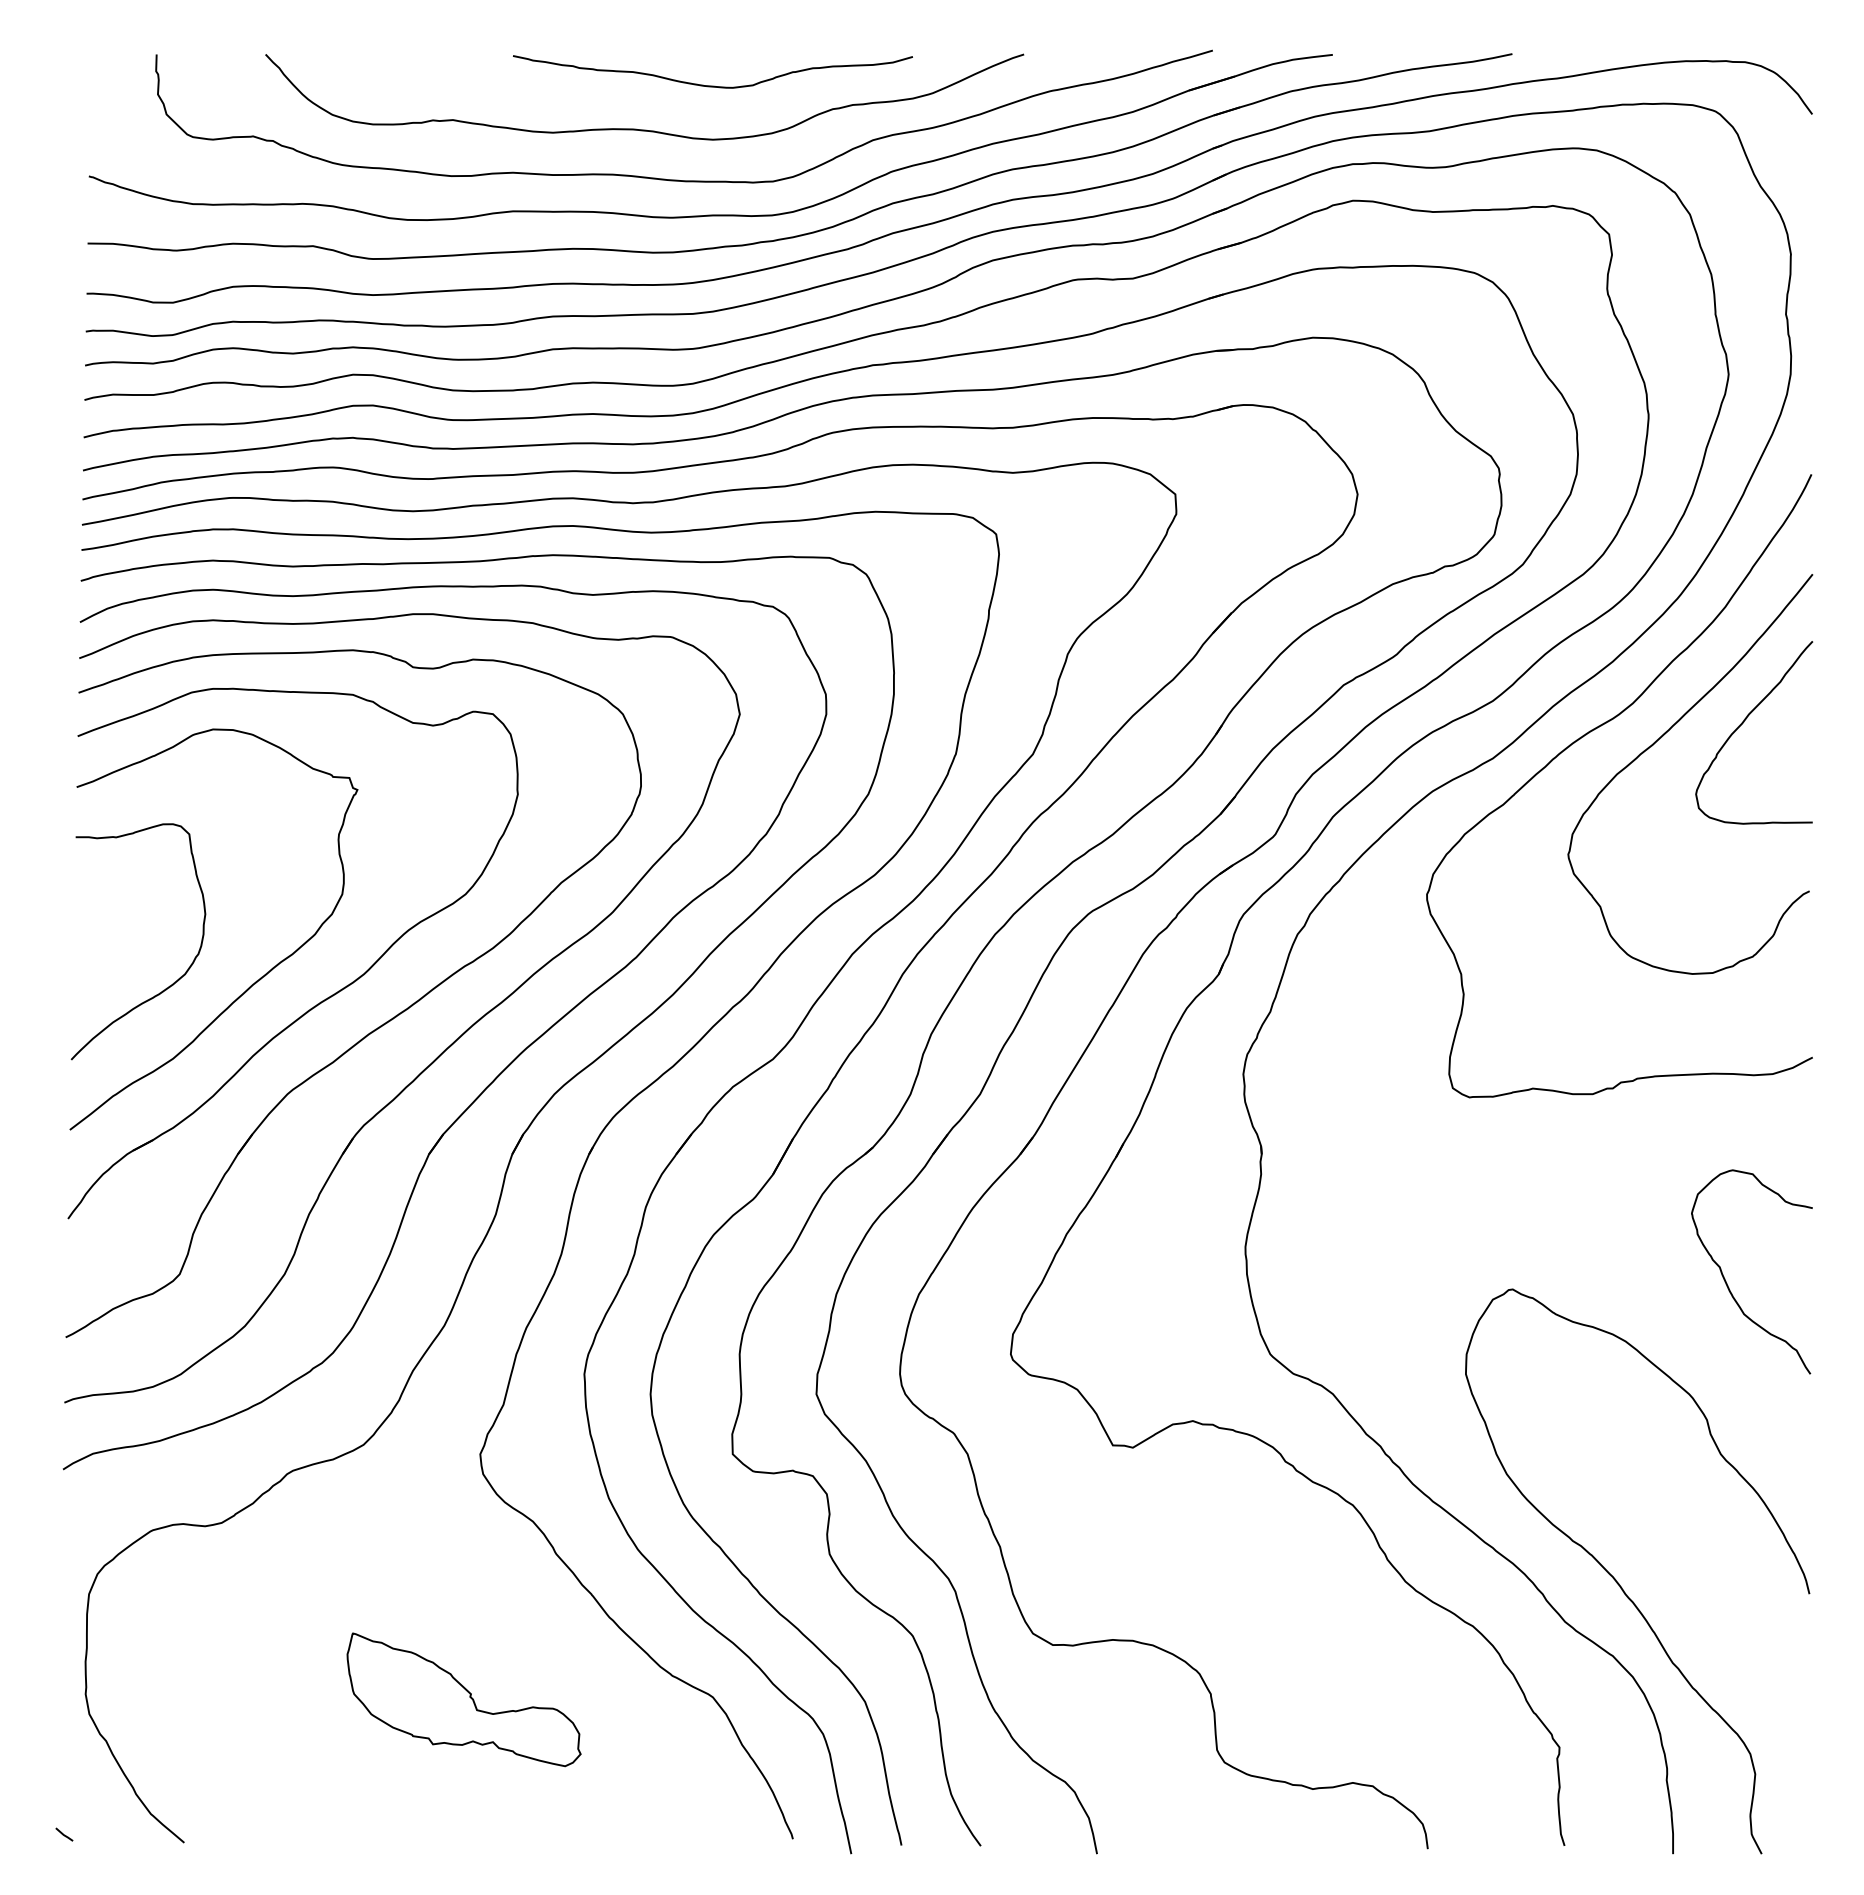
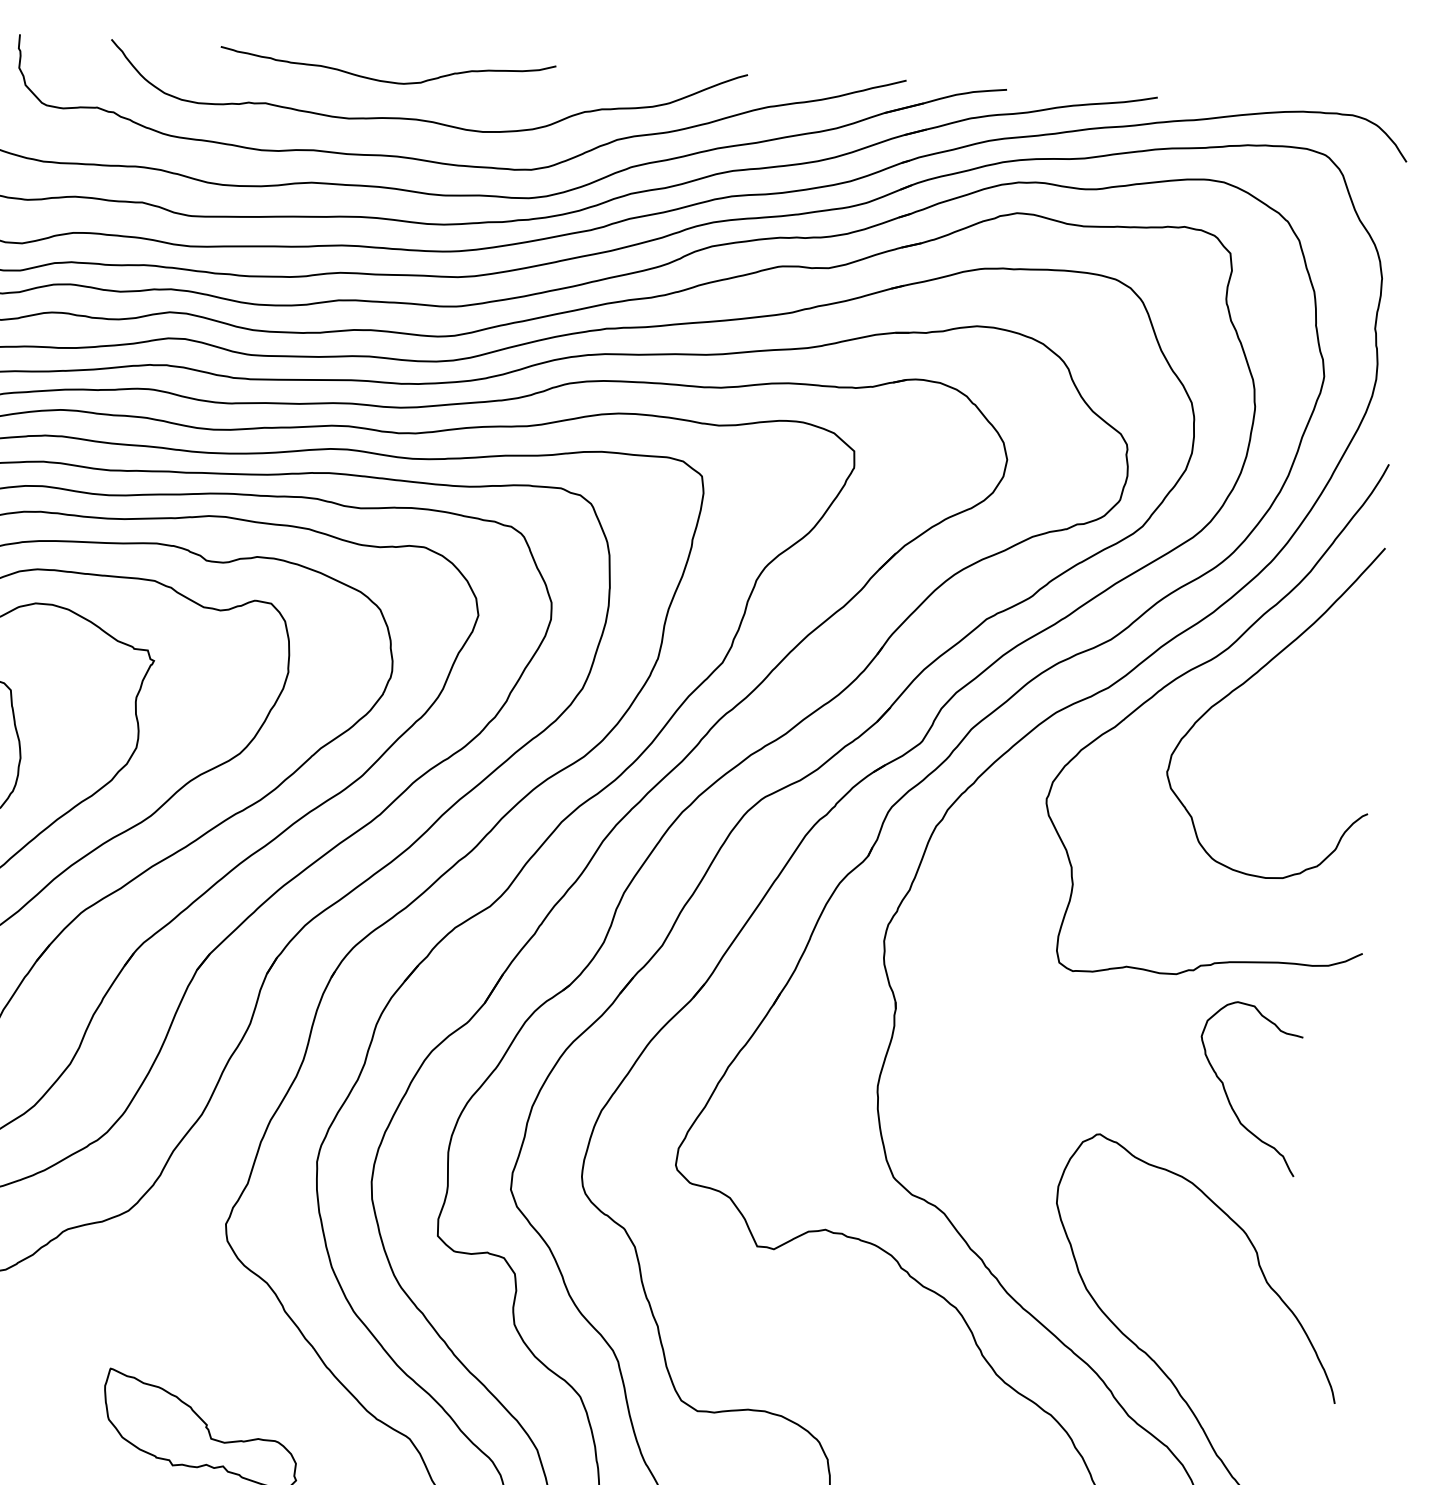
curve: (712, 85) -> (386, 80), moved
curve: (1744, 722) -> (1321, 669), removed
curve: (1727, 1283) -> (1228, 1096), moved

